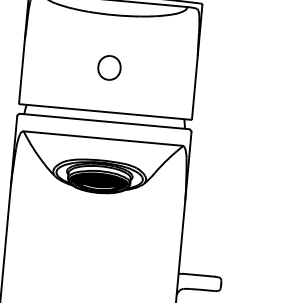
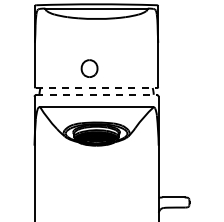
part: (109, 67) -> (89, 68), moved
line: (106, 112) -> (97, 88), solid -> dashed
line: (105, 121) -> (97, 94), solid -> dashed

